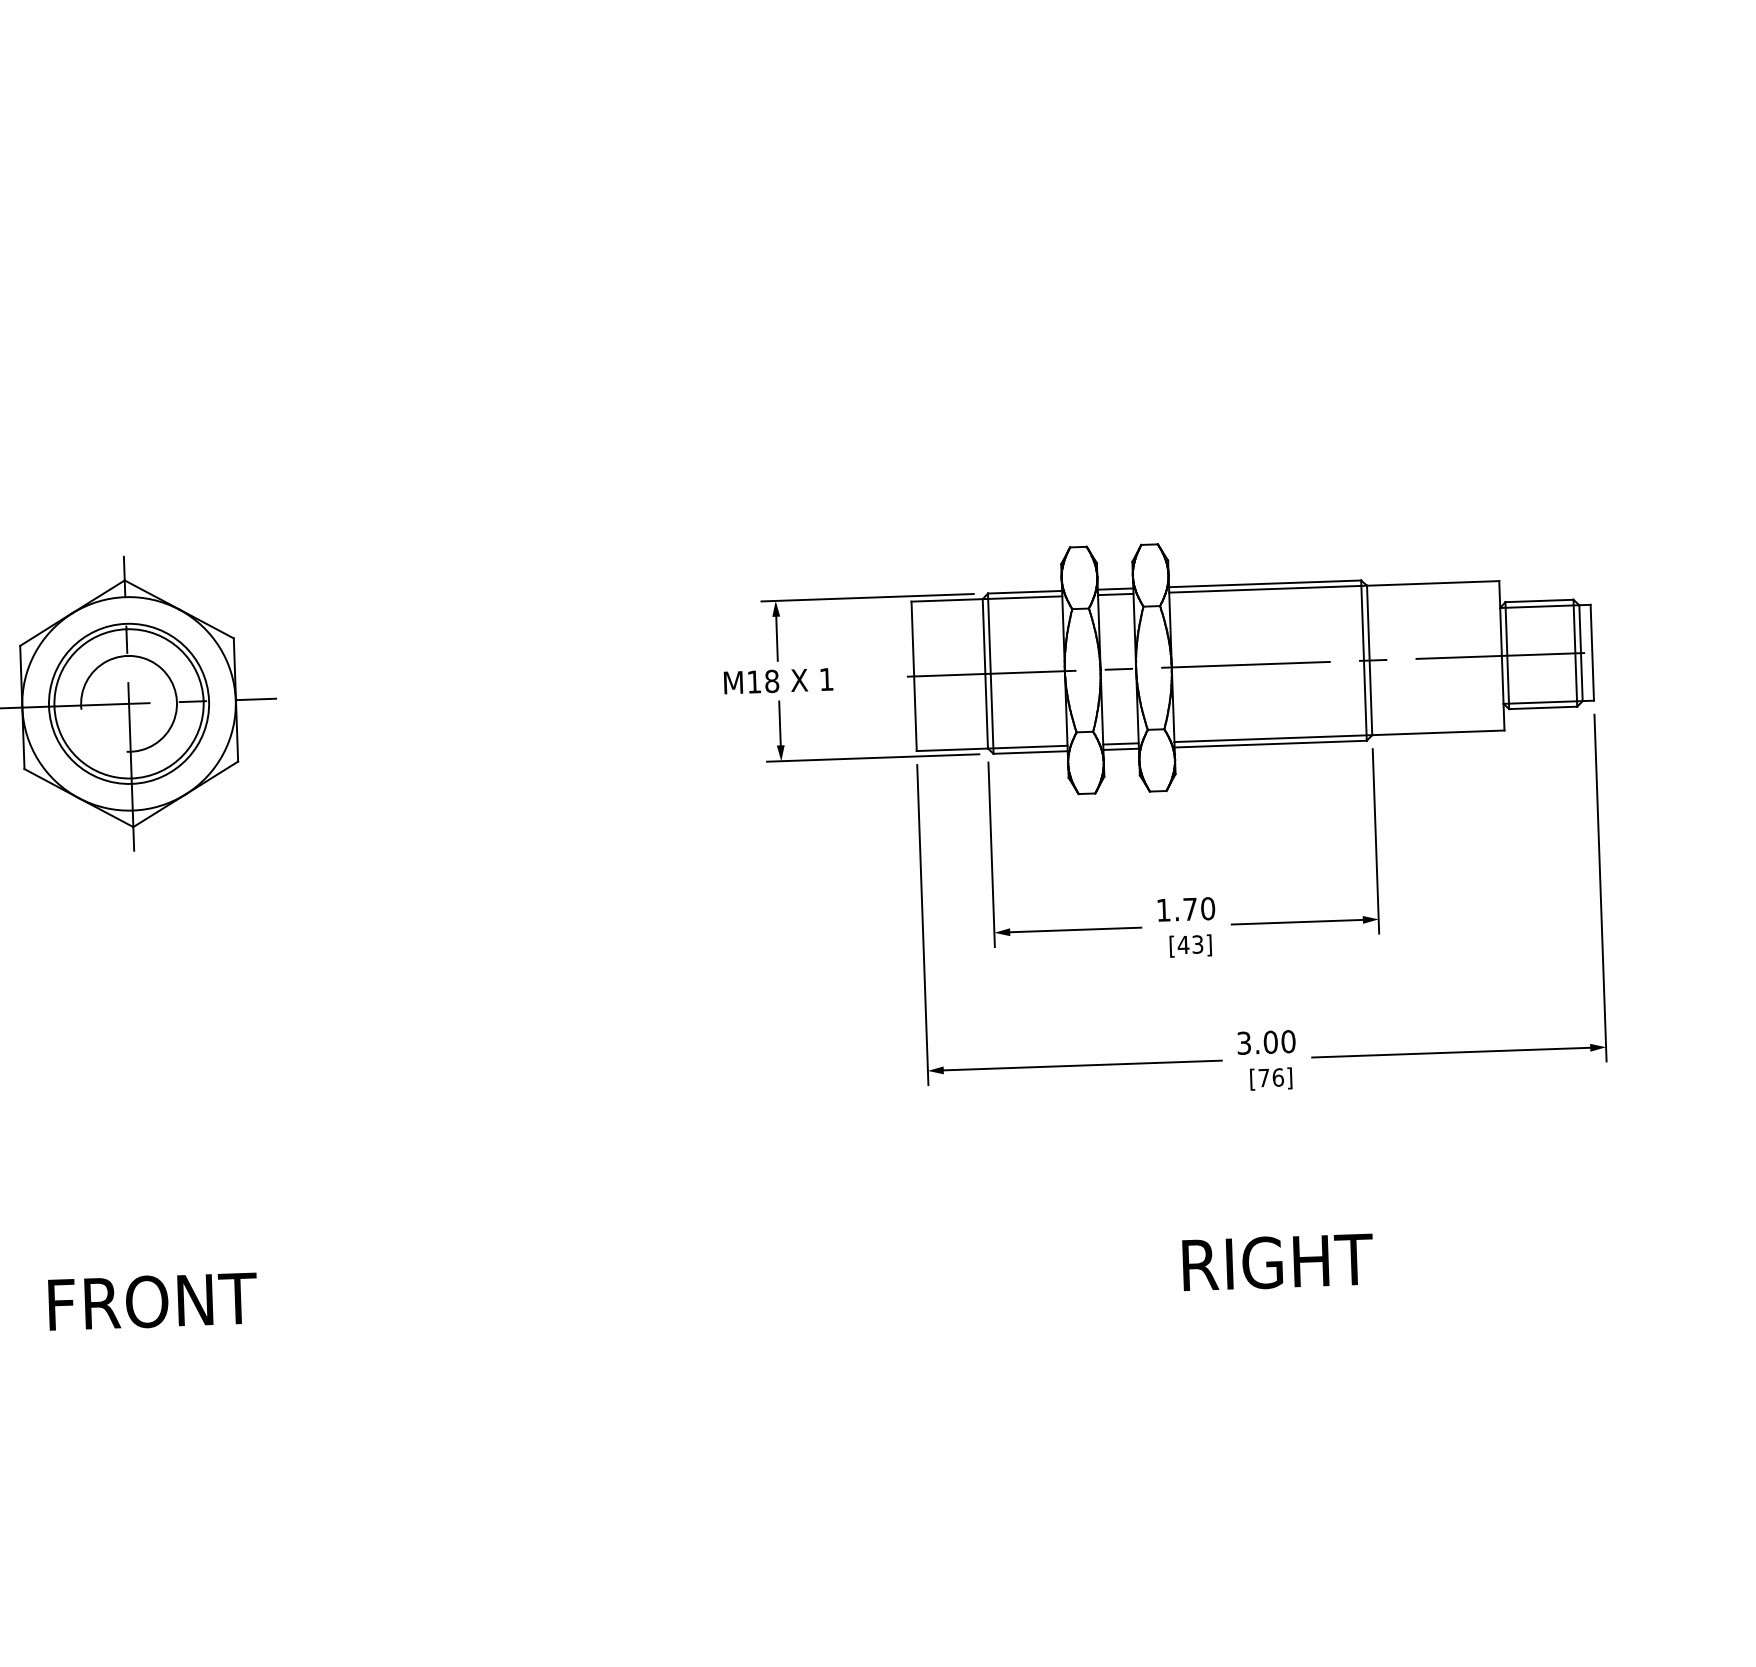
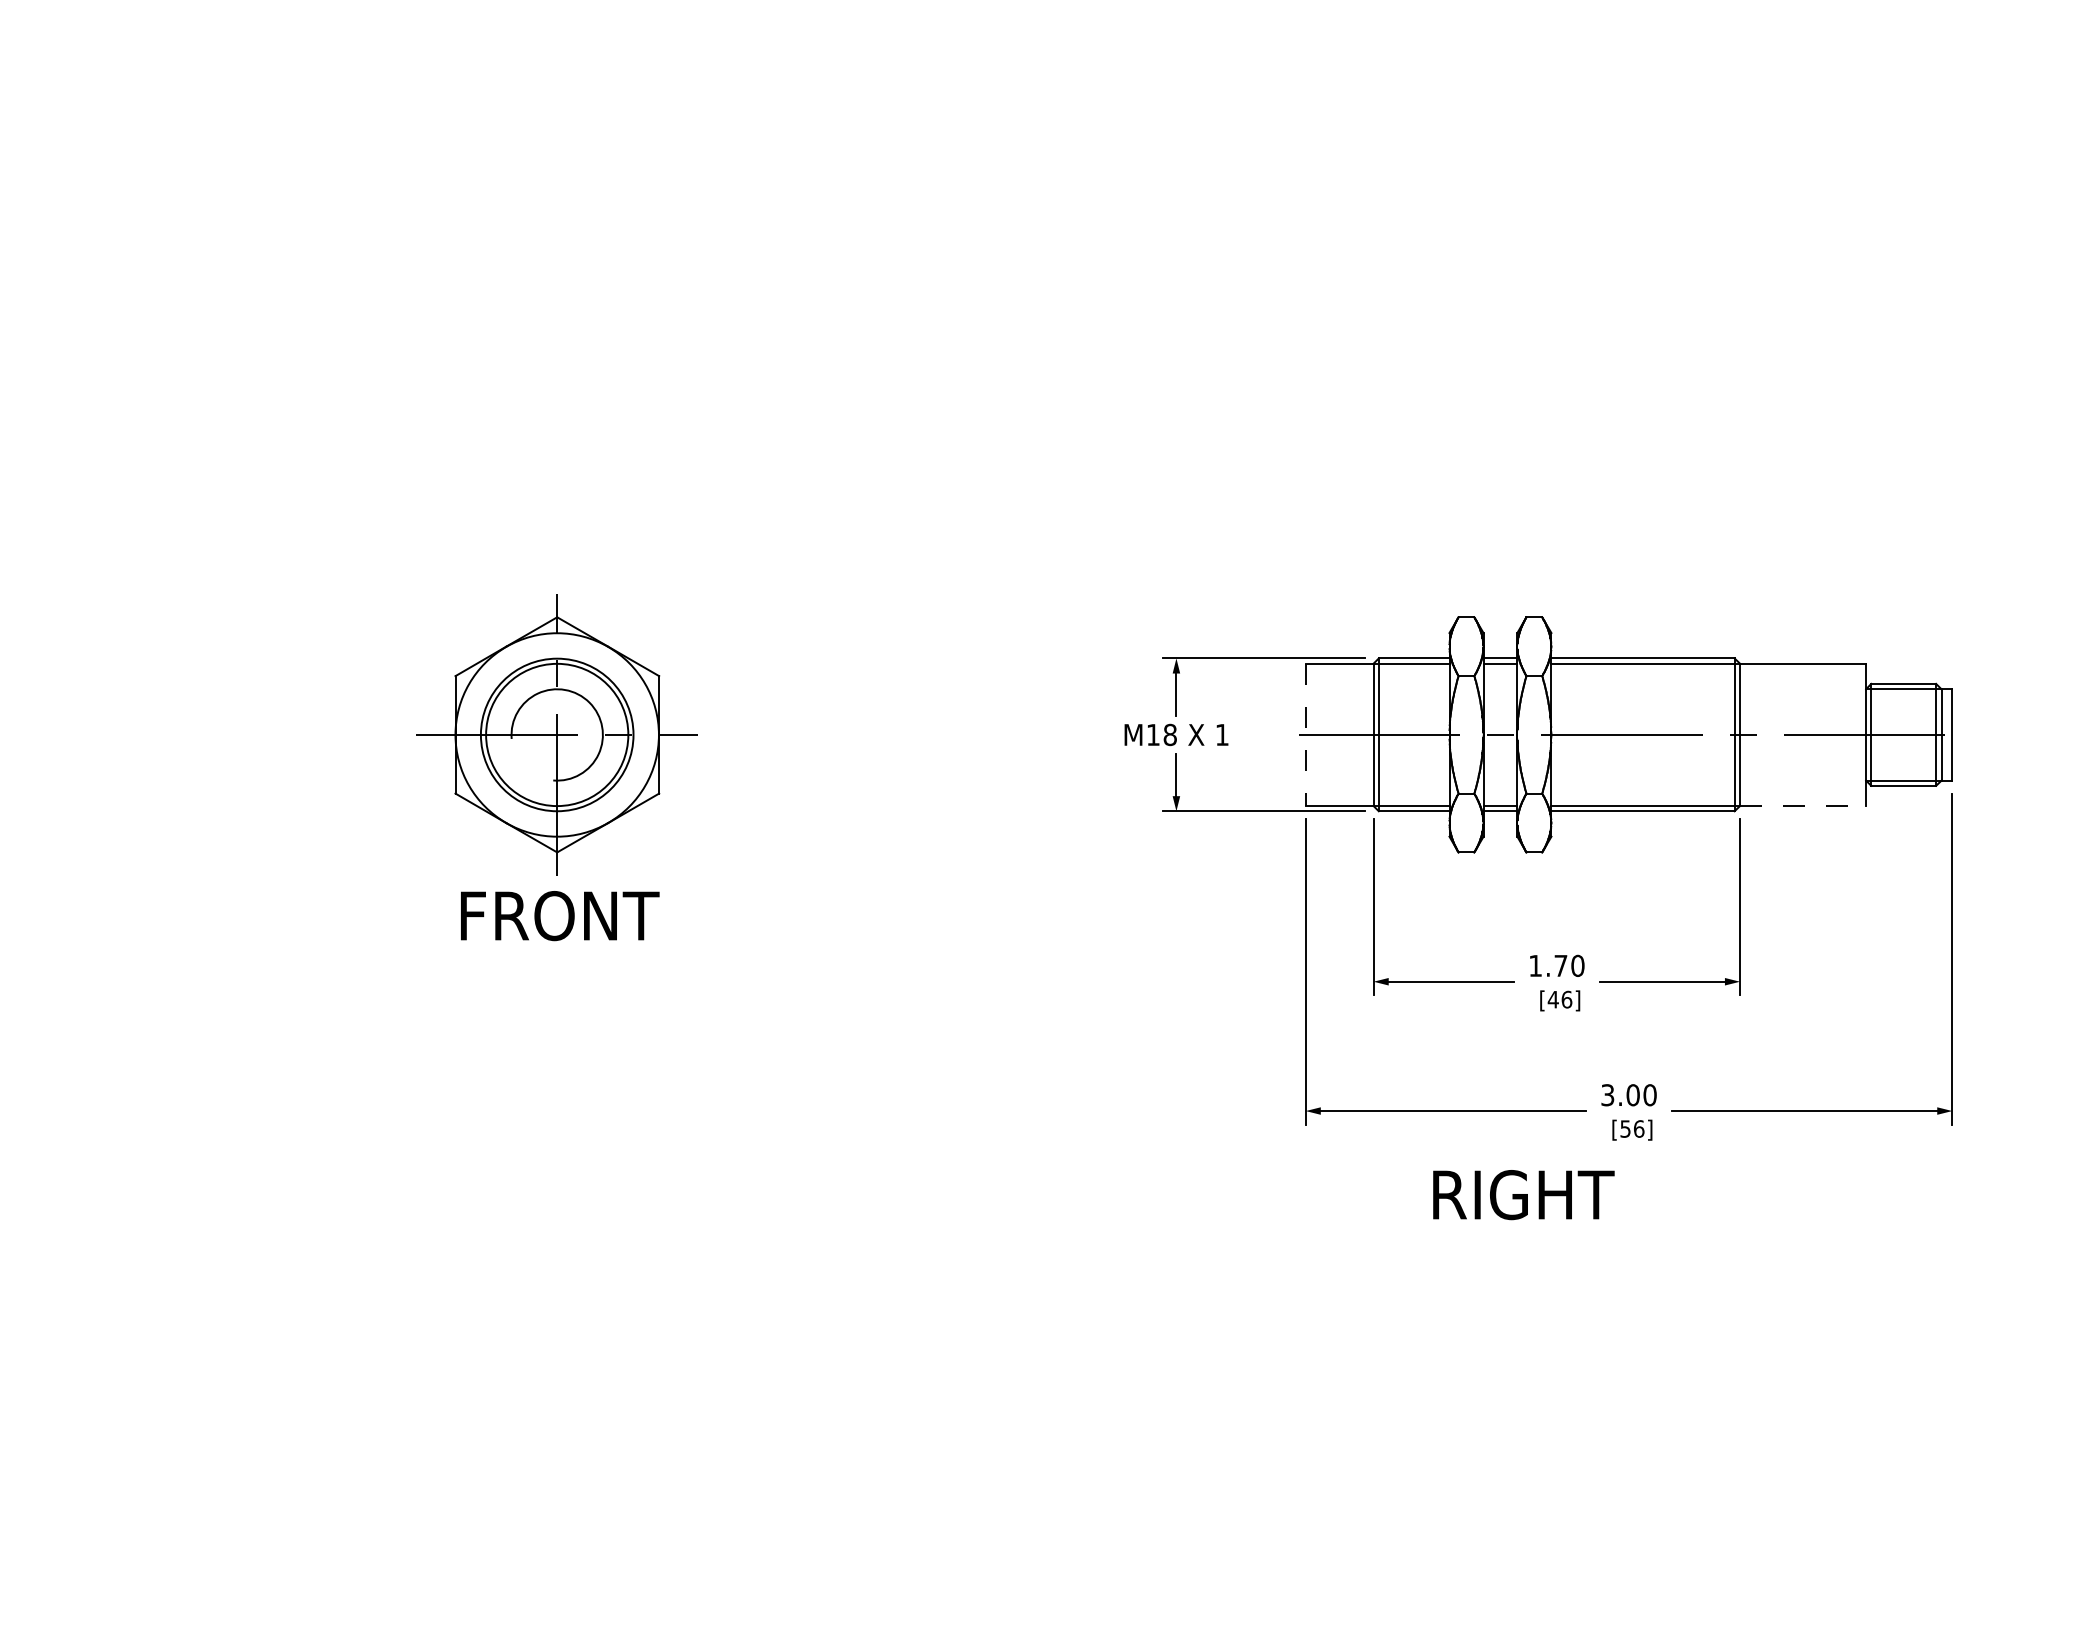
line: (913, 677) -> (1305, 735), solid -> dashed
line: (1438, 733) -> (1803, 806), solid -> dashed
text: (1197, 944) -> (1566, 999), [43] -> [46]
text: (1263, 1077) -> (1625, 1128), [76] -> [56]
text: (1277, 1262) -> (1523, 1195), moved
text: (153, 1302) -> (560, 916), moved

